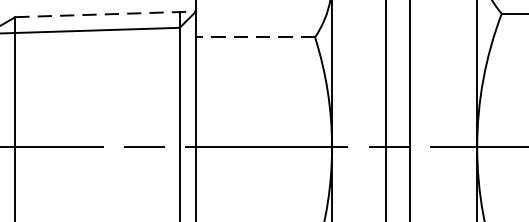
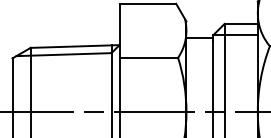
line: (106, 14) -> (75, 46), dashed -> solid
line: (254, 36) -> (148, 57), dashed -> solid

